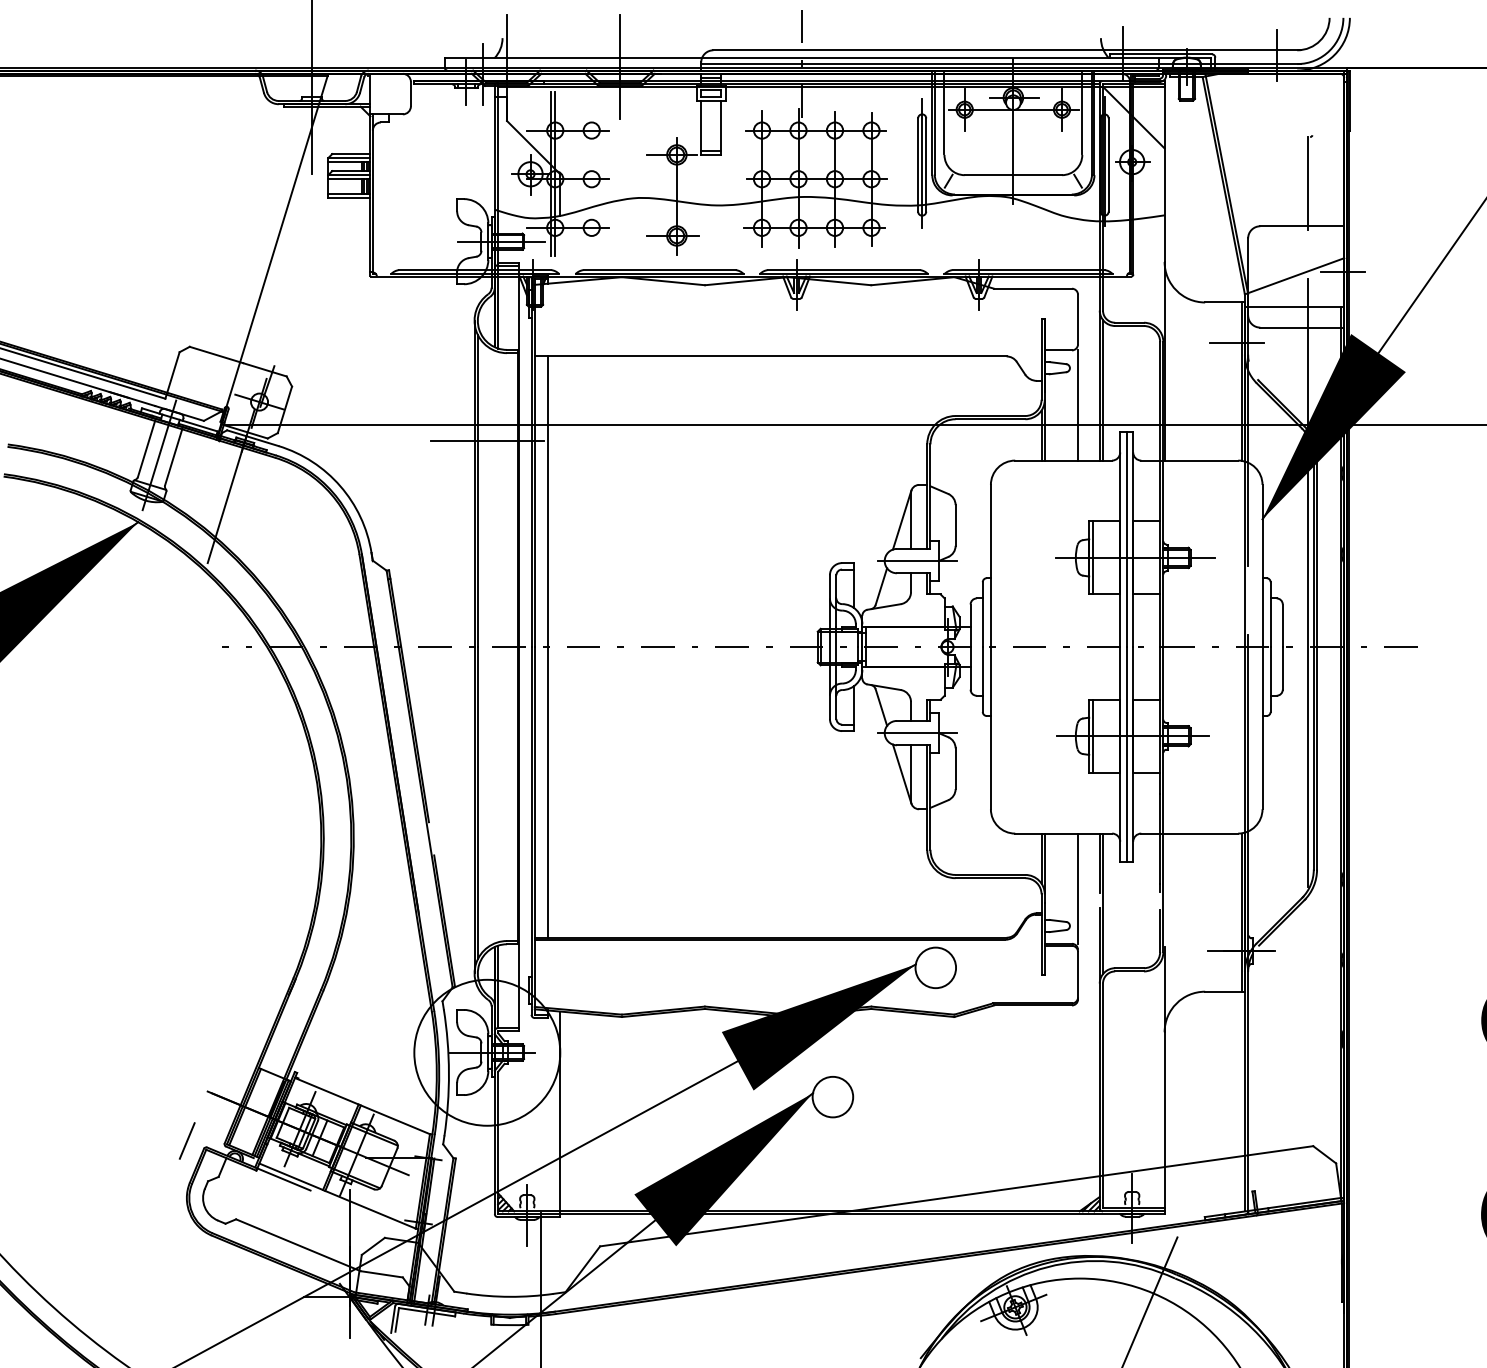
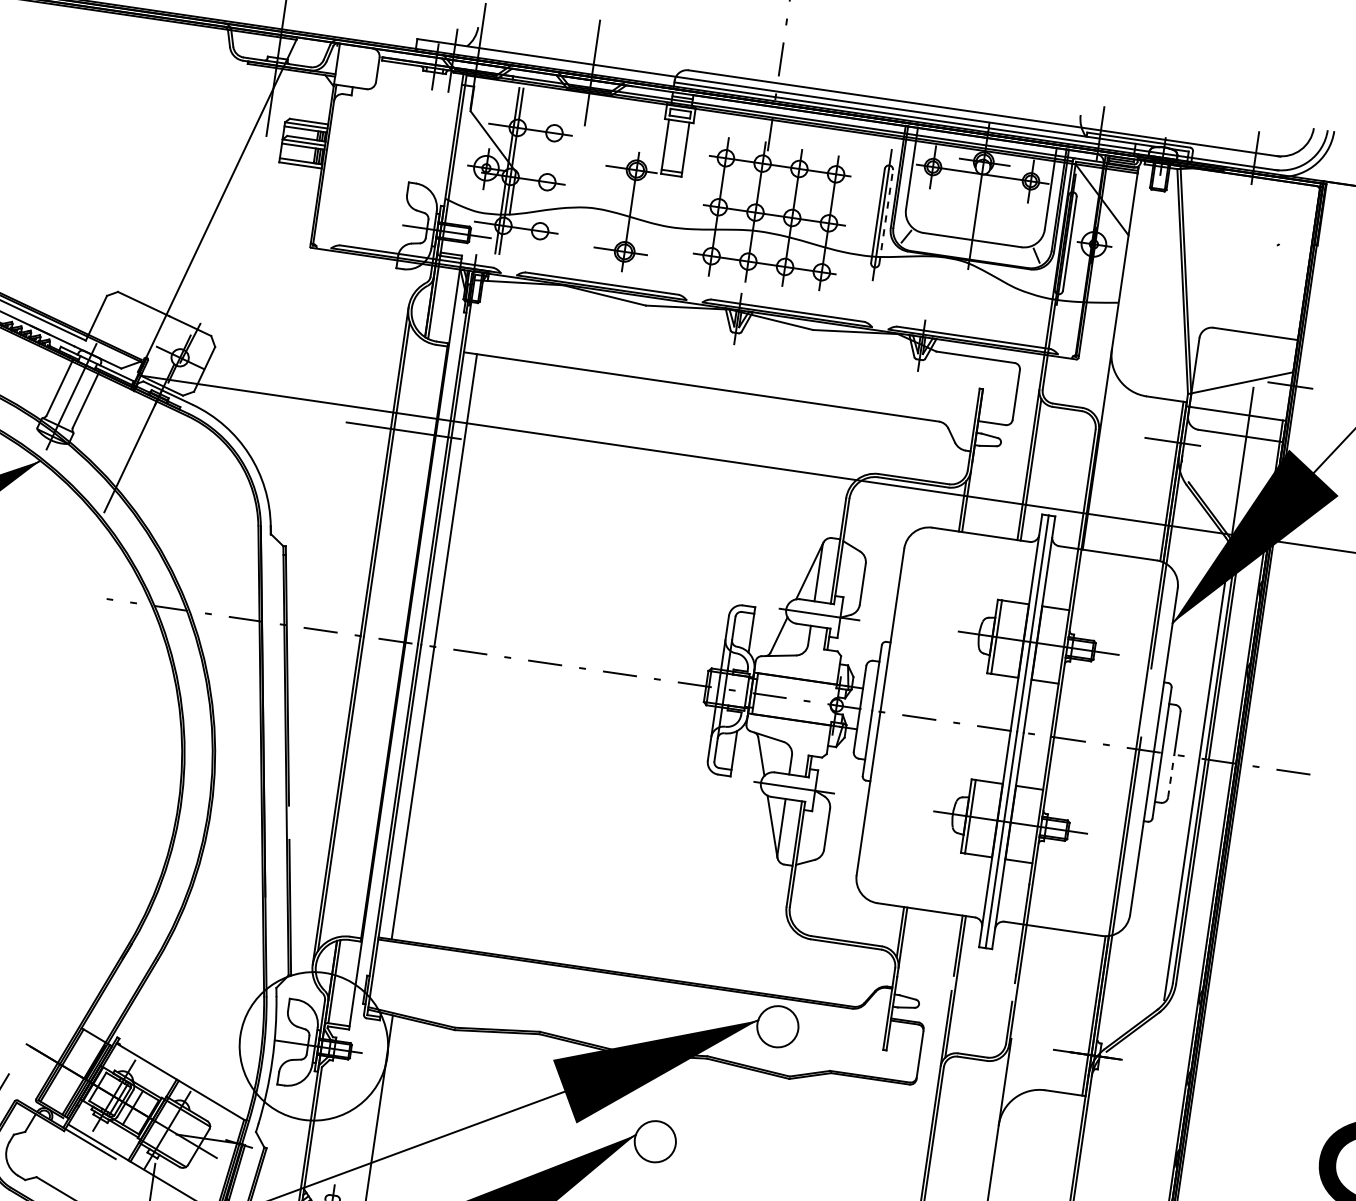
line: (926, 165) -> (886, 217), solid -> dashed
line: (1307, 183) -> (1267, 291), removed
line: (1078, 405) -> (1004, 481), removed
line: (1282, 667) -> (1171, 775), solid -> dashed
line: (1078, 888) -> (933, 967), removed

